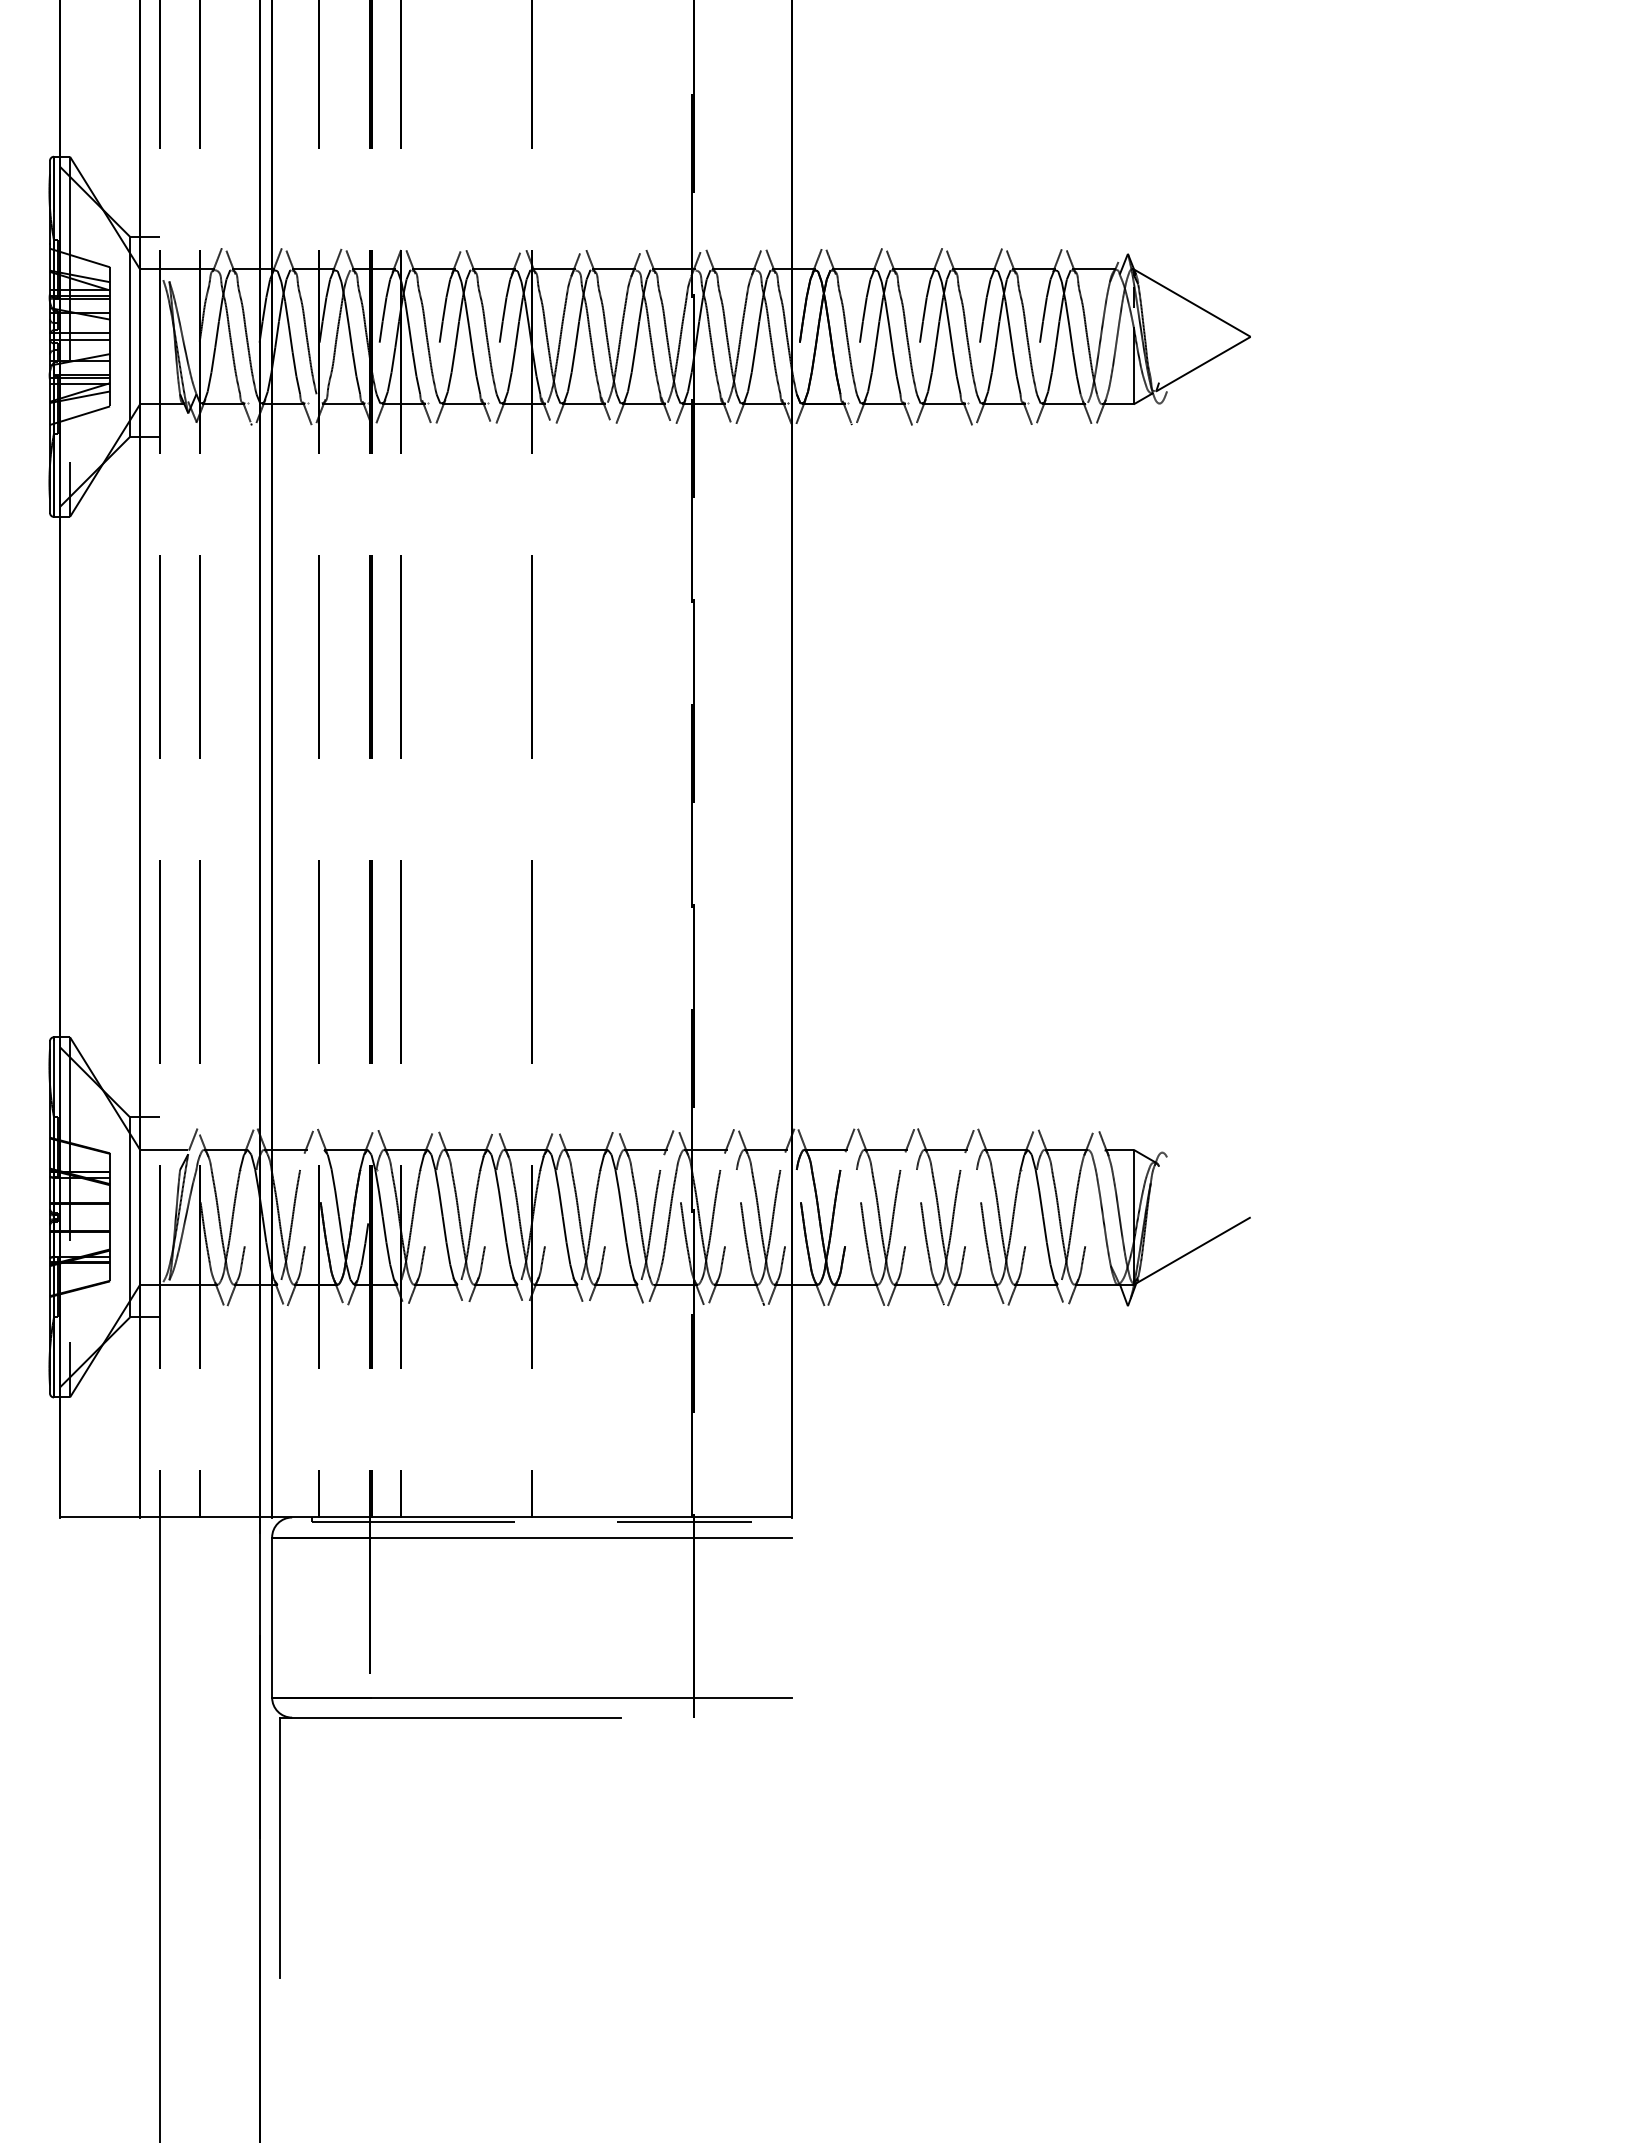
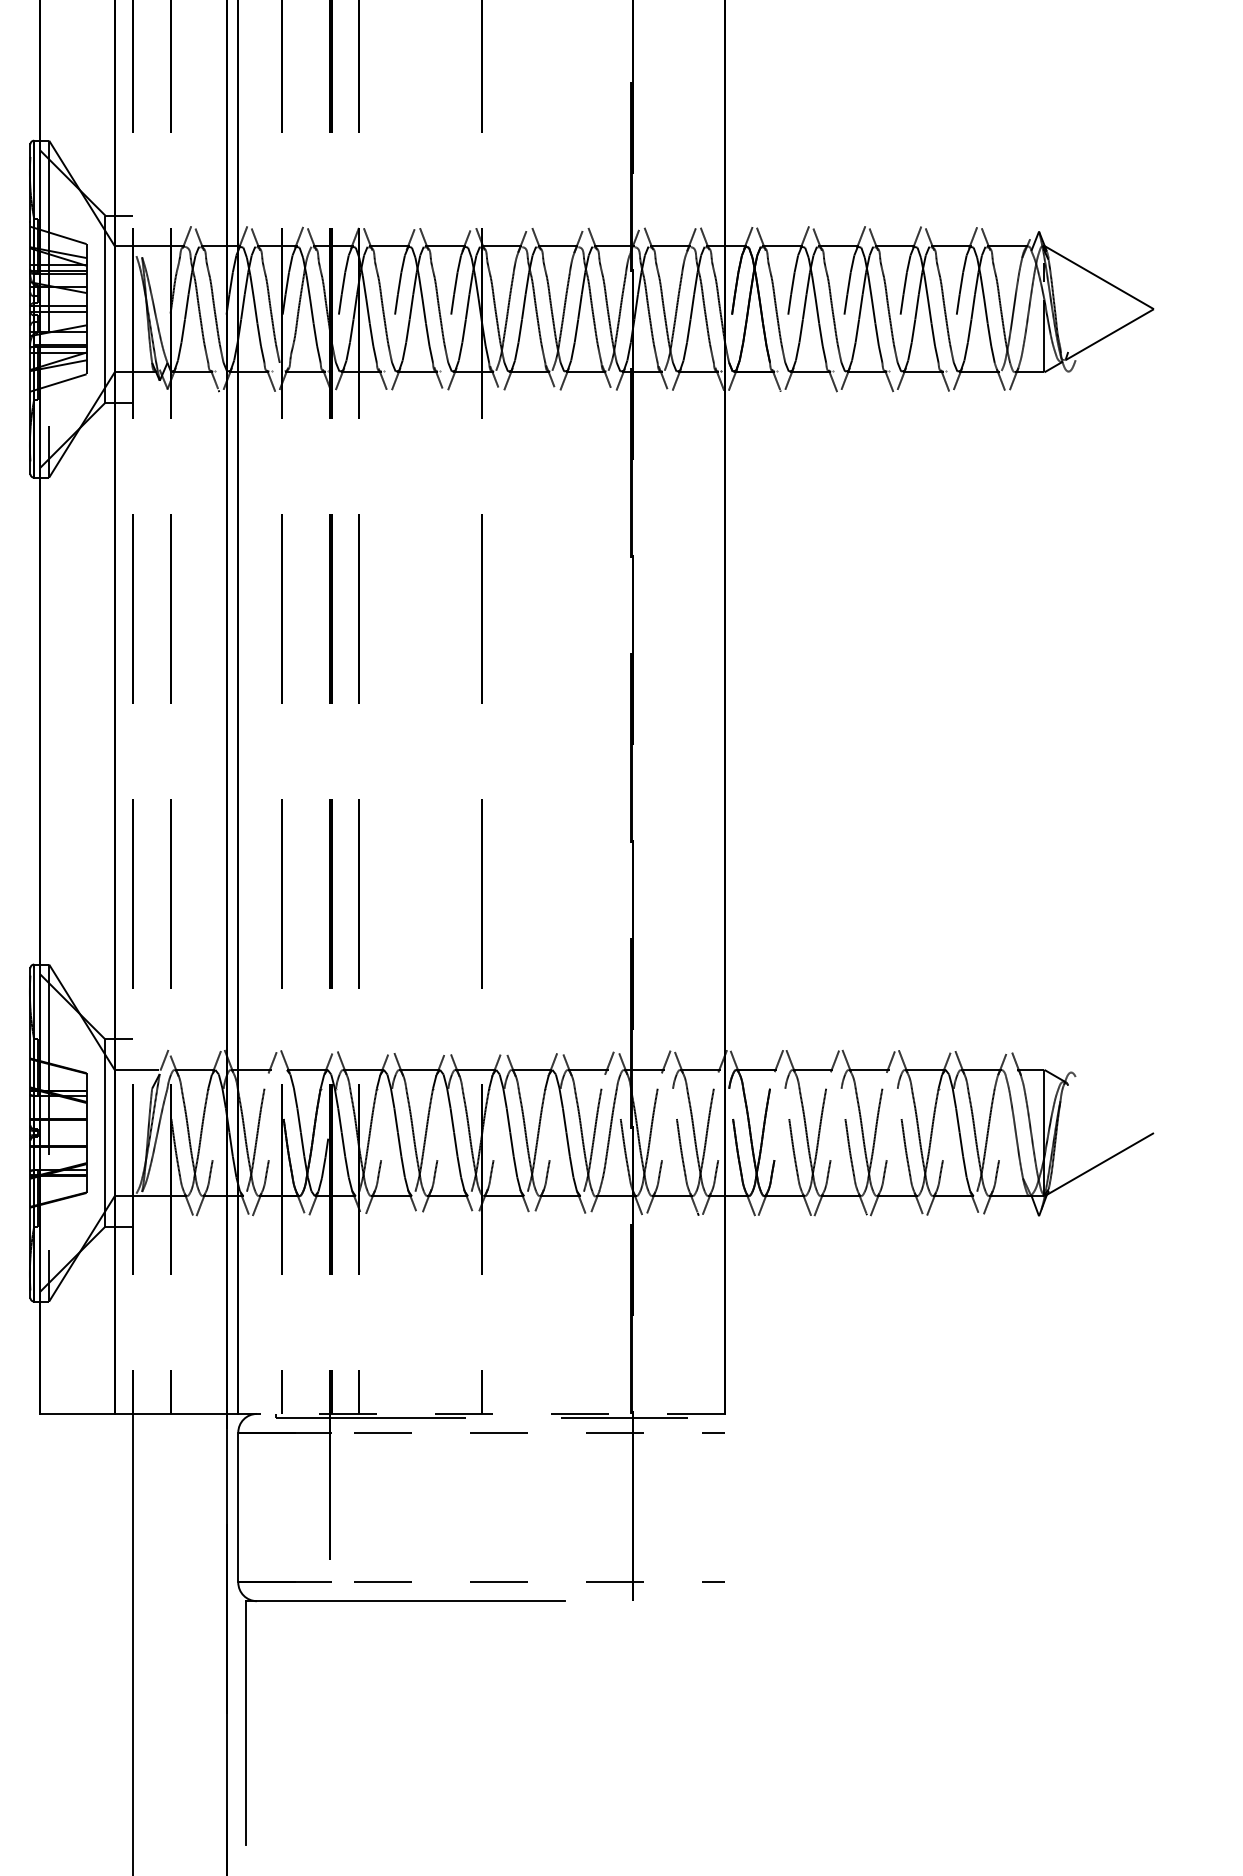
line: (531, 1517) -> (480, 1413), solid -> dashed
line: (532, 1537) -> (481, 1432), solid -> dashed
line: (532, 1697) -> (481, 1582), solid -> dashed

